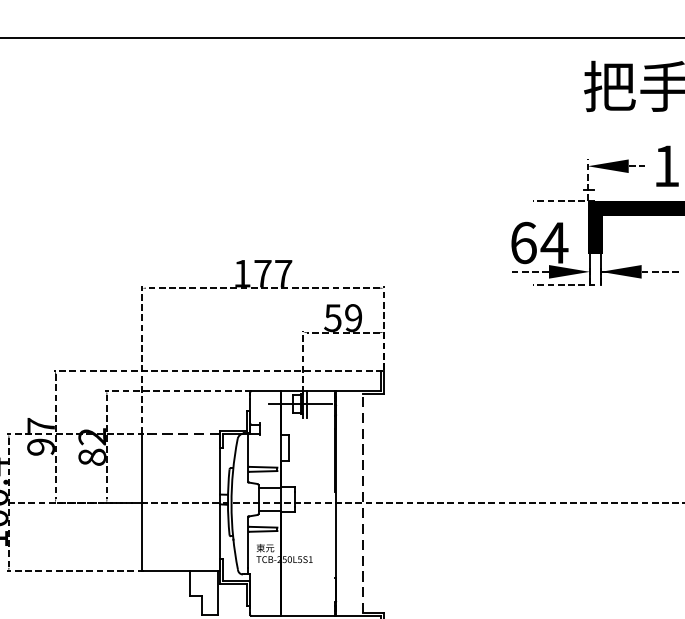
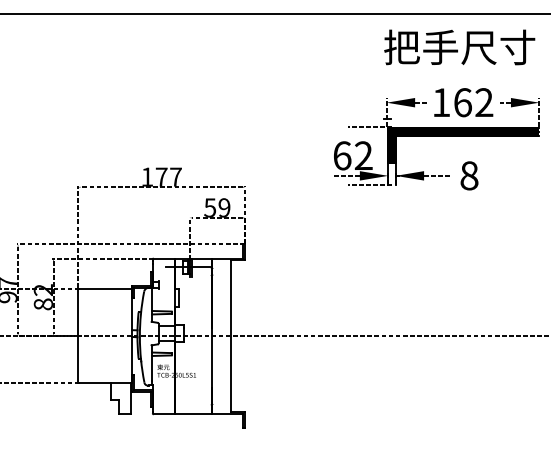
text: (554, 242) -> (363, 155), 64 -> 62
line: (181, 434) -> (105, 288), dashed -> solid
line: (363, 502) -> (231, 335), dashed -> solid

